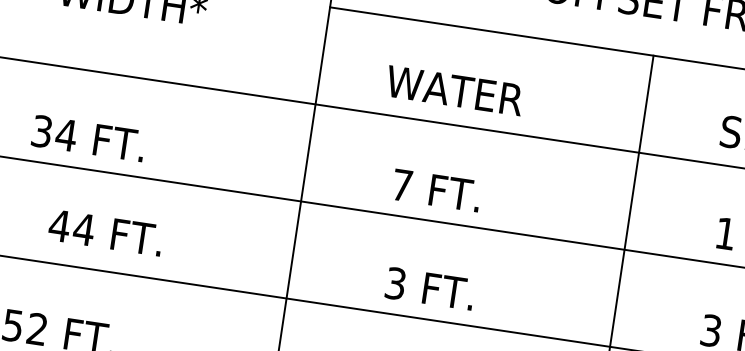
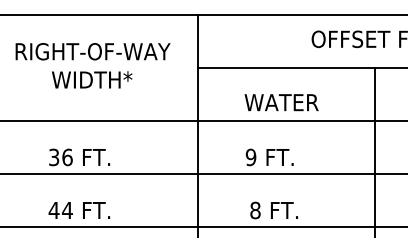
text: (454, 90) -> (281, 102), moved
text: (66, 135) -> (67, 157), 34 -> 36
text: (401, 185) -> (250, 157), 7 -> 9
text: (106, 232) -> (79, 210), moved
text: (395, 283) -> (255, 210), 3 -> 8

